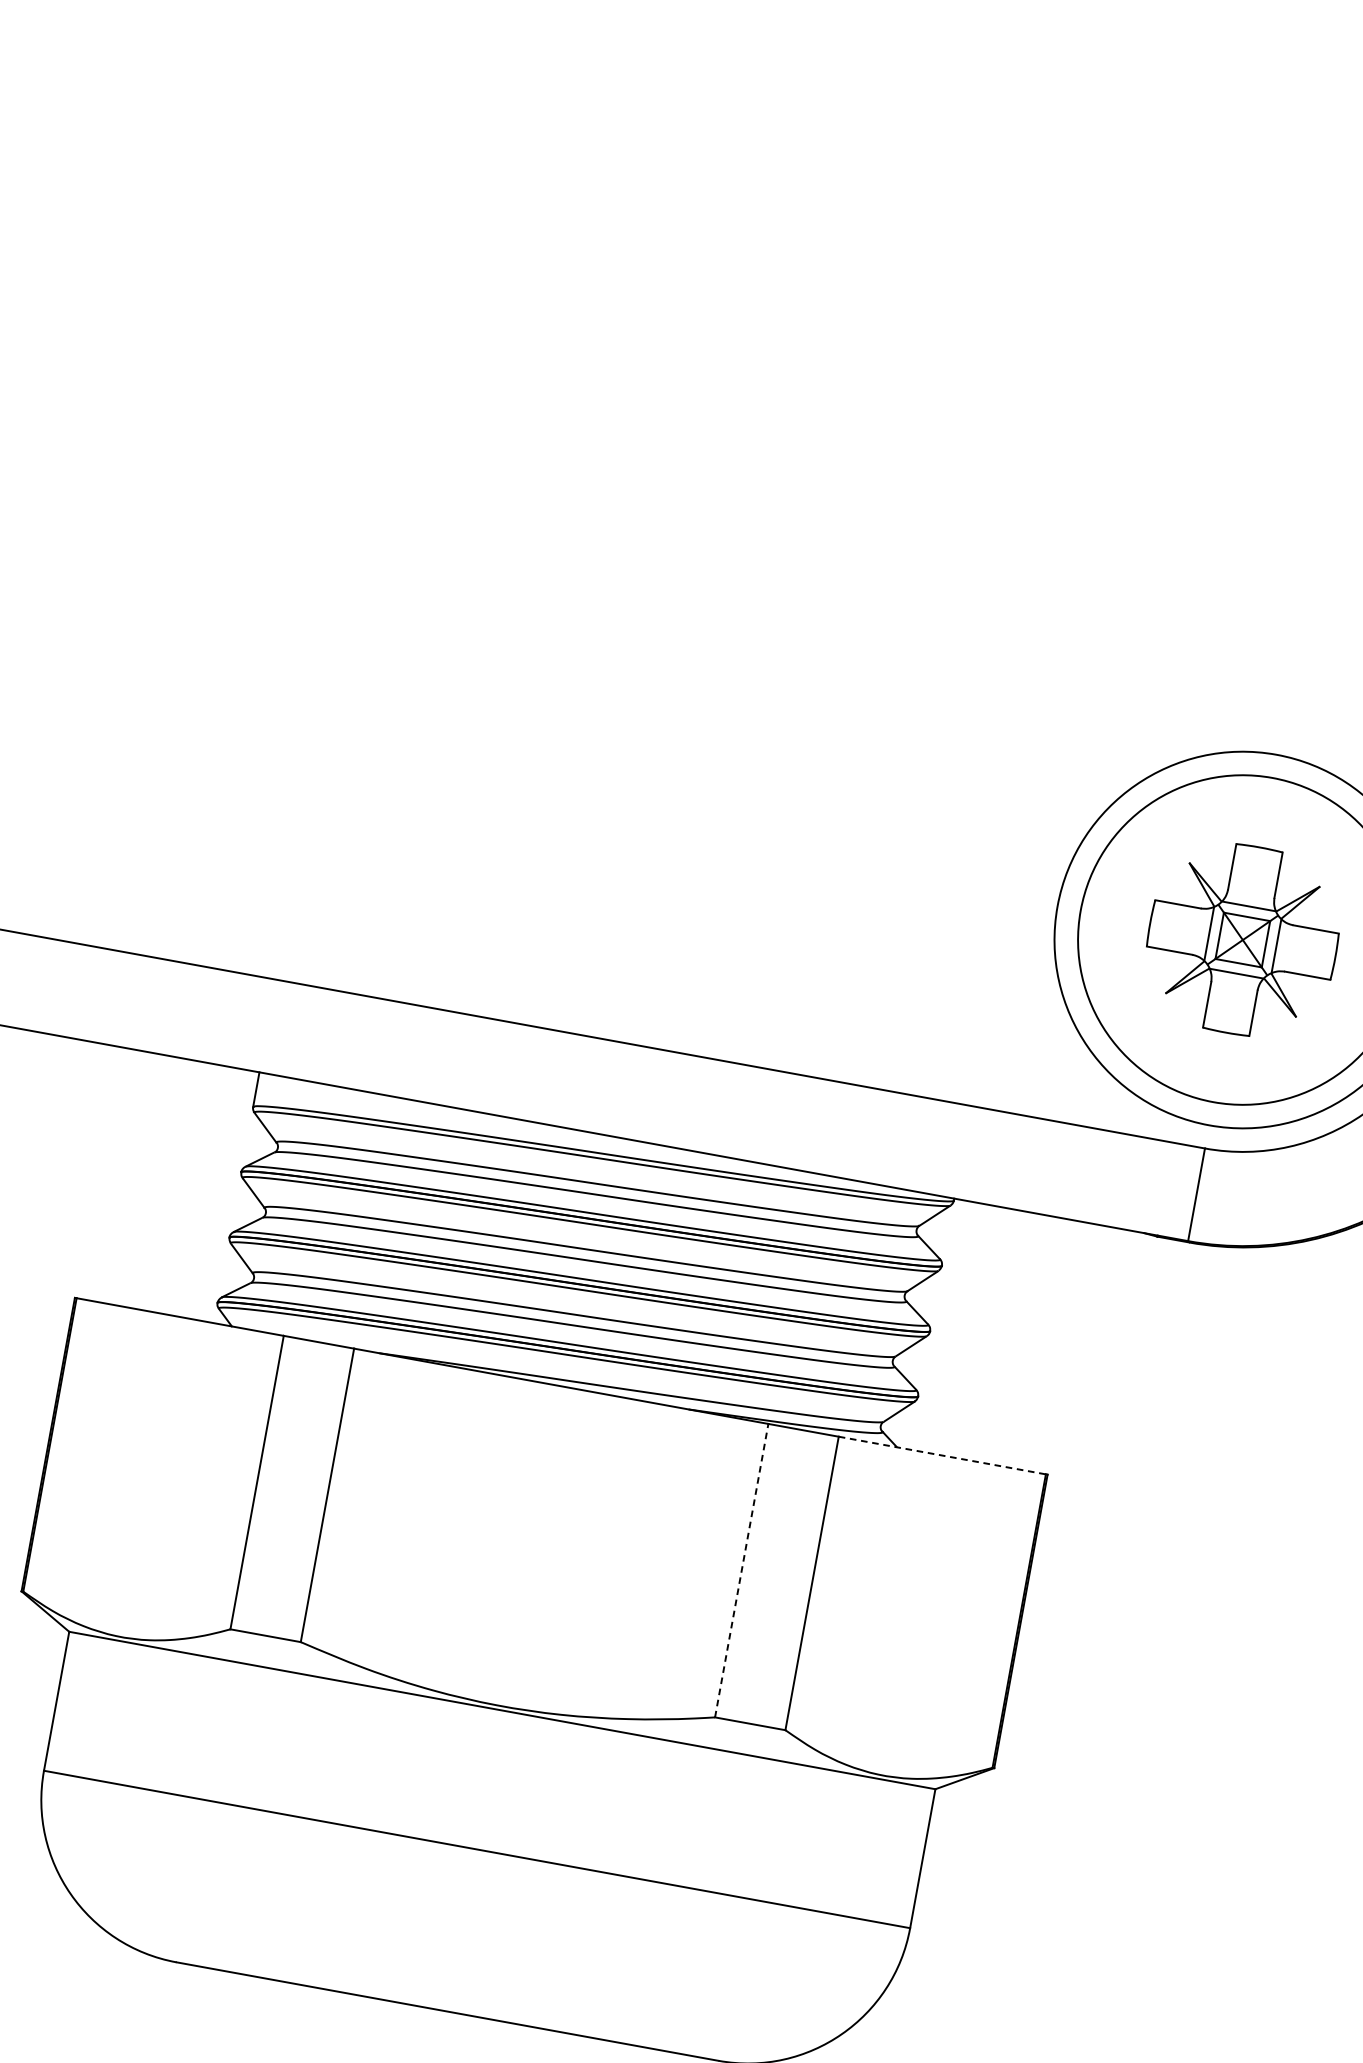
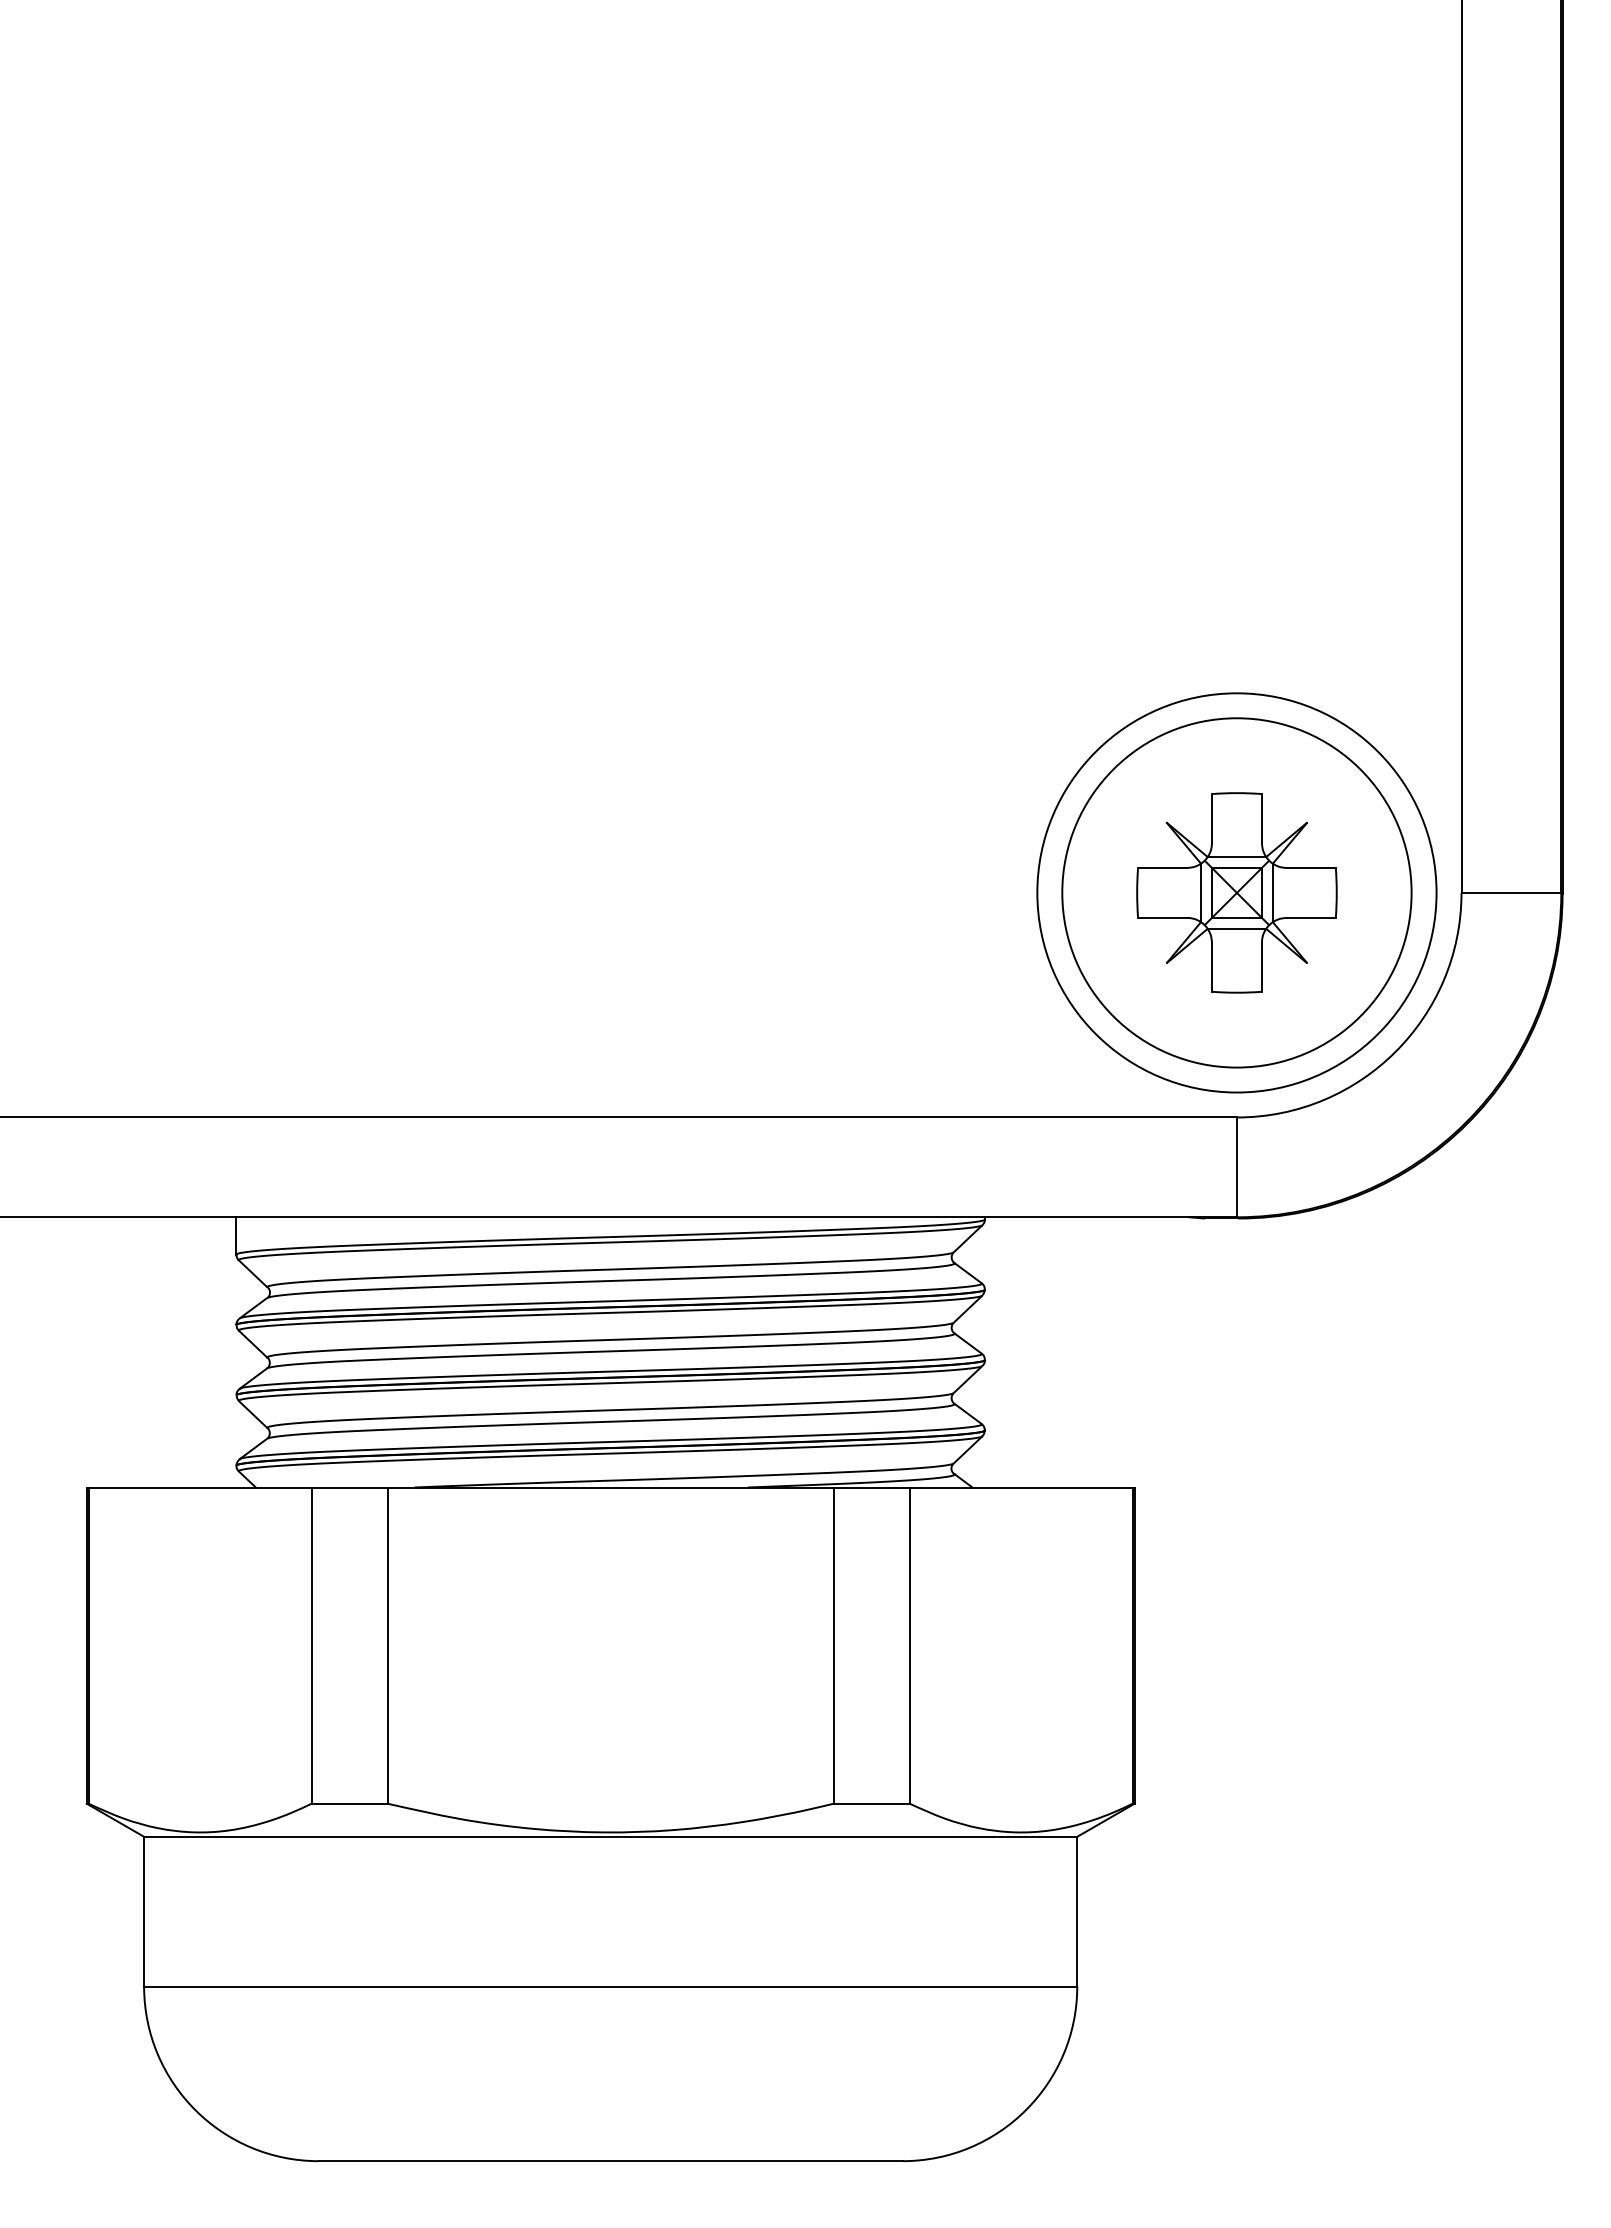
line: (942, 1455) -> (1021, 1487), dashed -> solid
line: (741, 1570) -> (833, 1645), dashed -> solid

